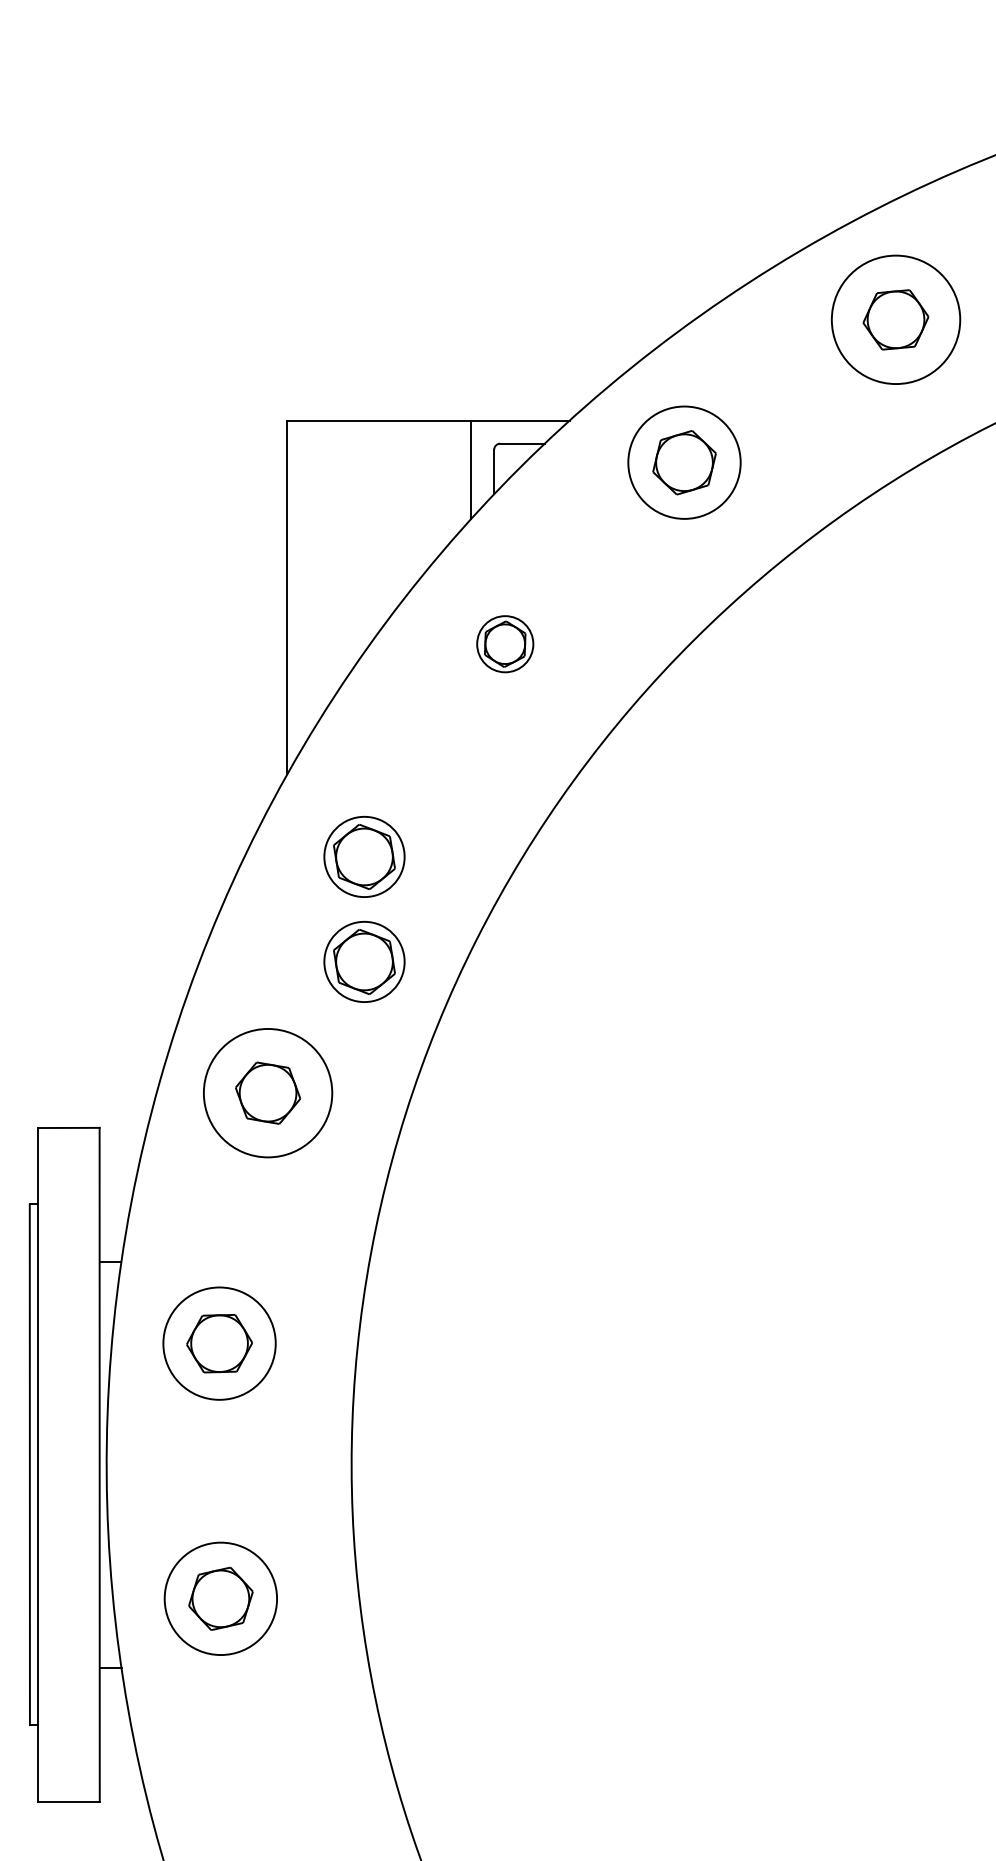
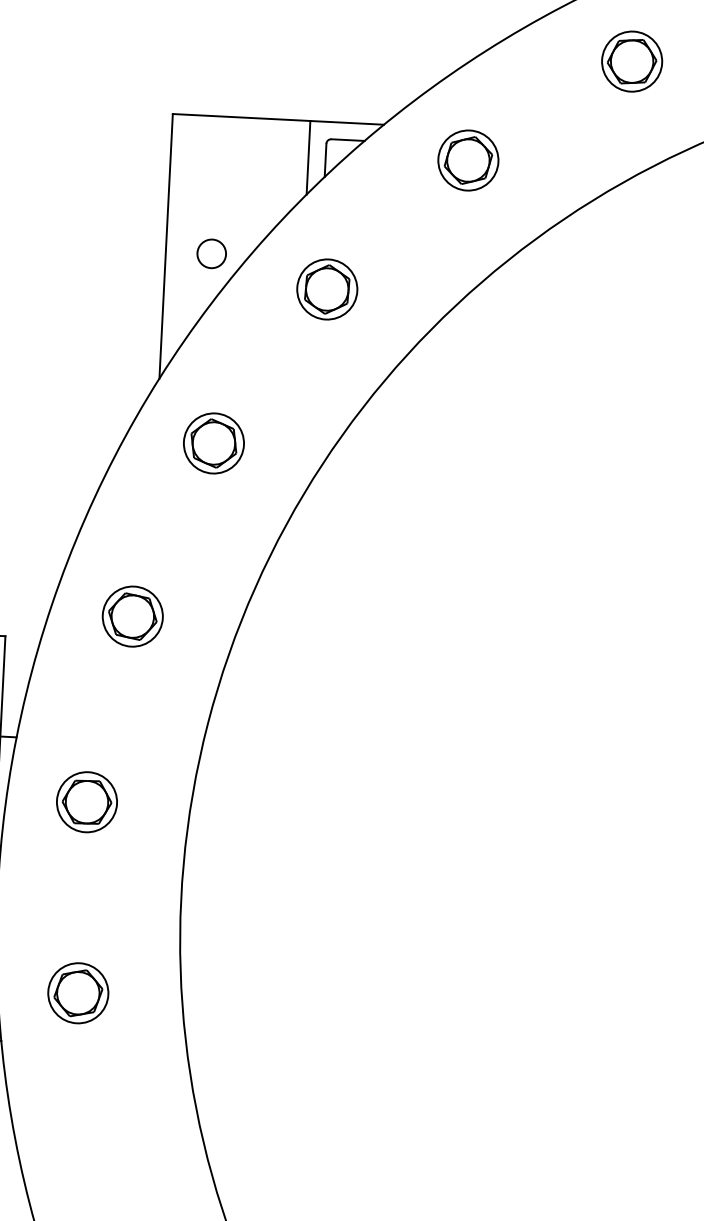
circle: (895, 319) -> (631, 61), size x0.62
circle: (684, 462) -> (468, 160), size x0.71
circle: (348, 604) -> (211, 253), added
part: (505, 644) -> (327, 289), size x1.43
part: (364, 961) -> (209, 521), removed
circle: (267, 1093) -> (132, 616), size x0.62
circle: (219, 1343) -> (86, 802), size x0.71
circle: (220, 1598) -> (78, 993), size x0.71

